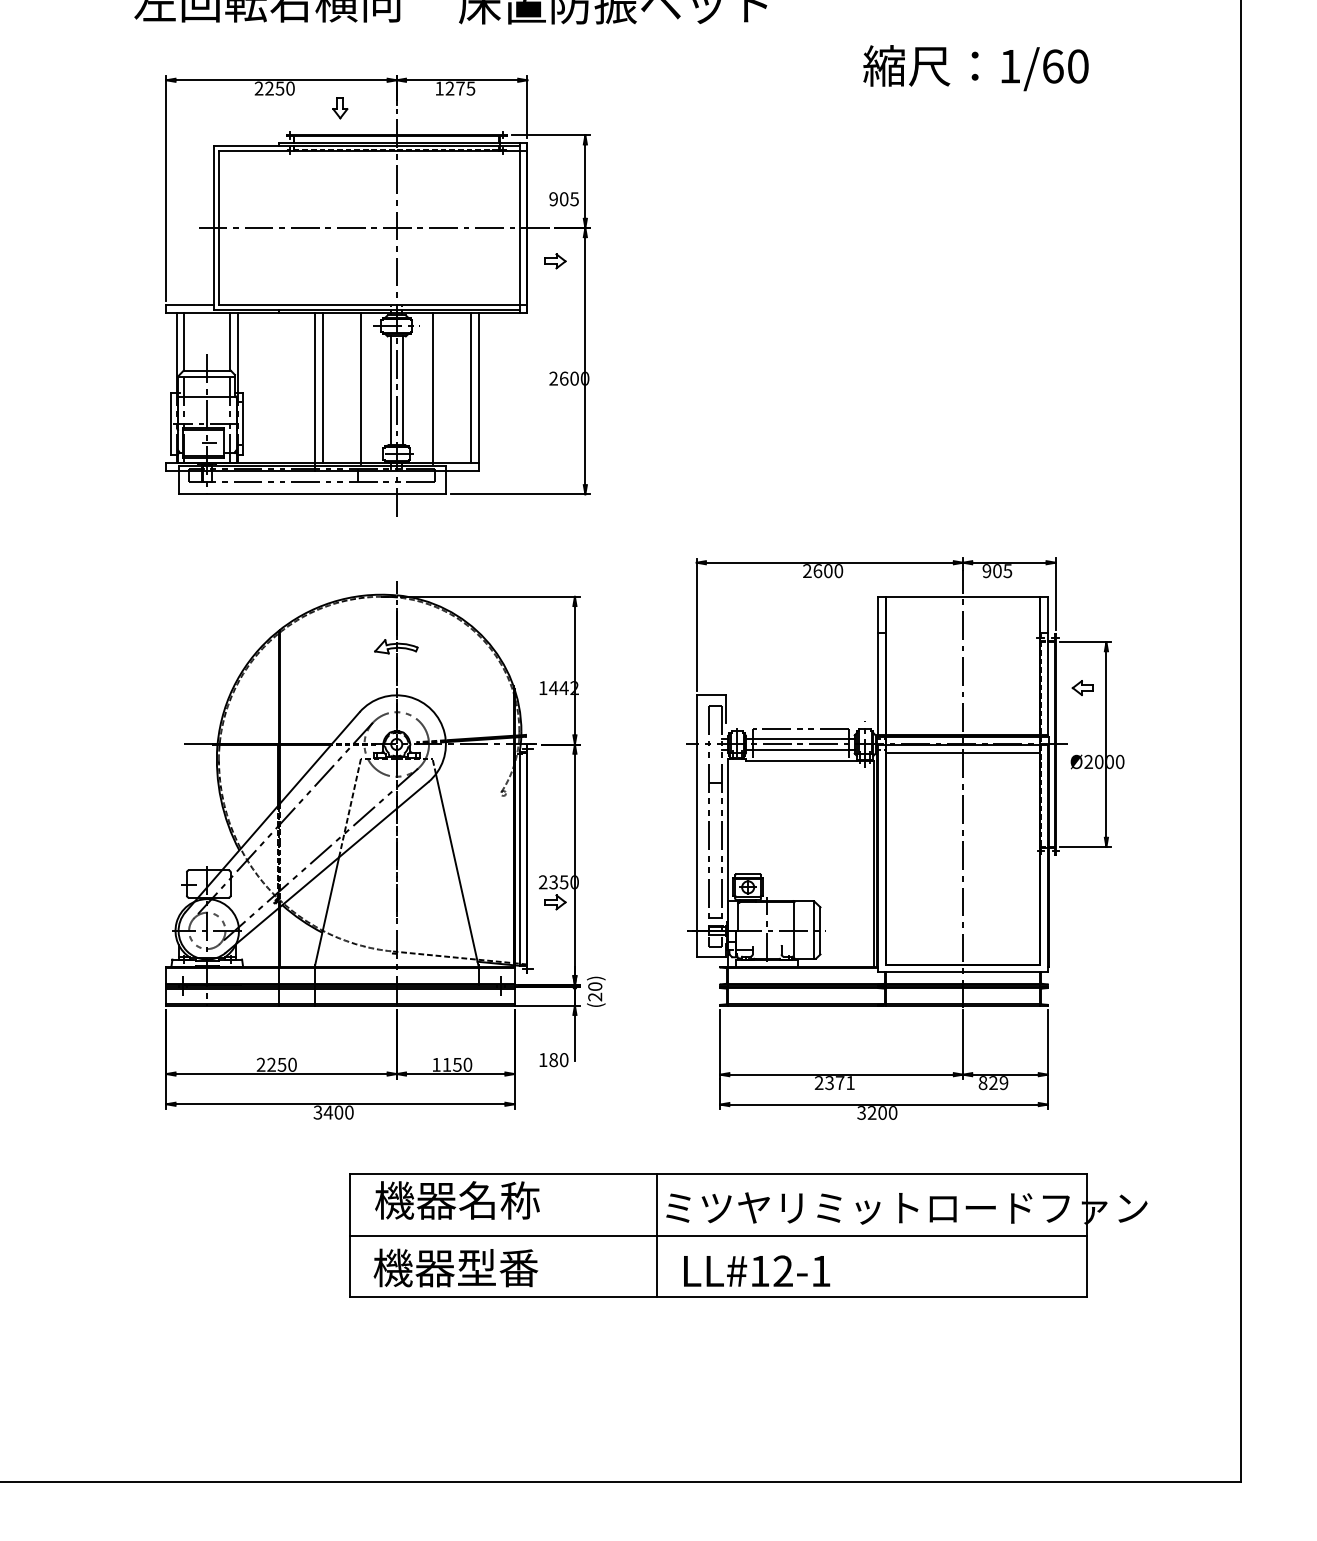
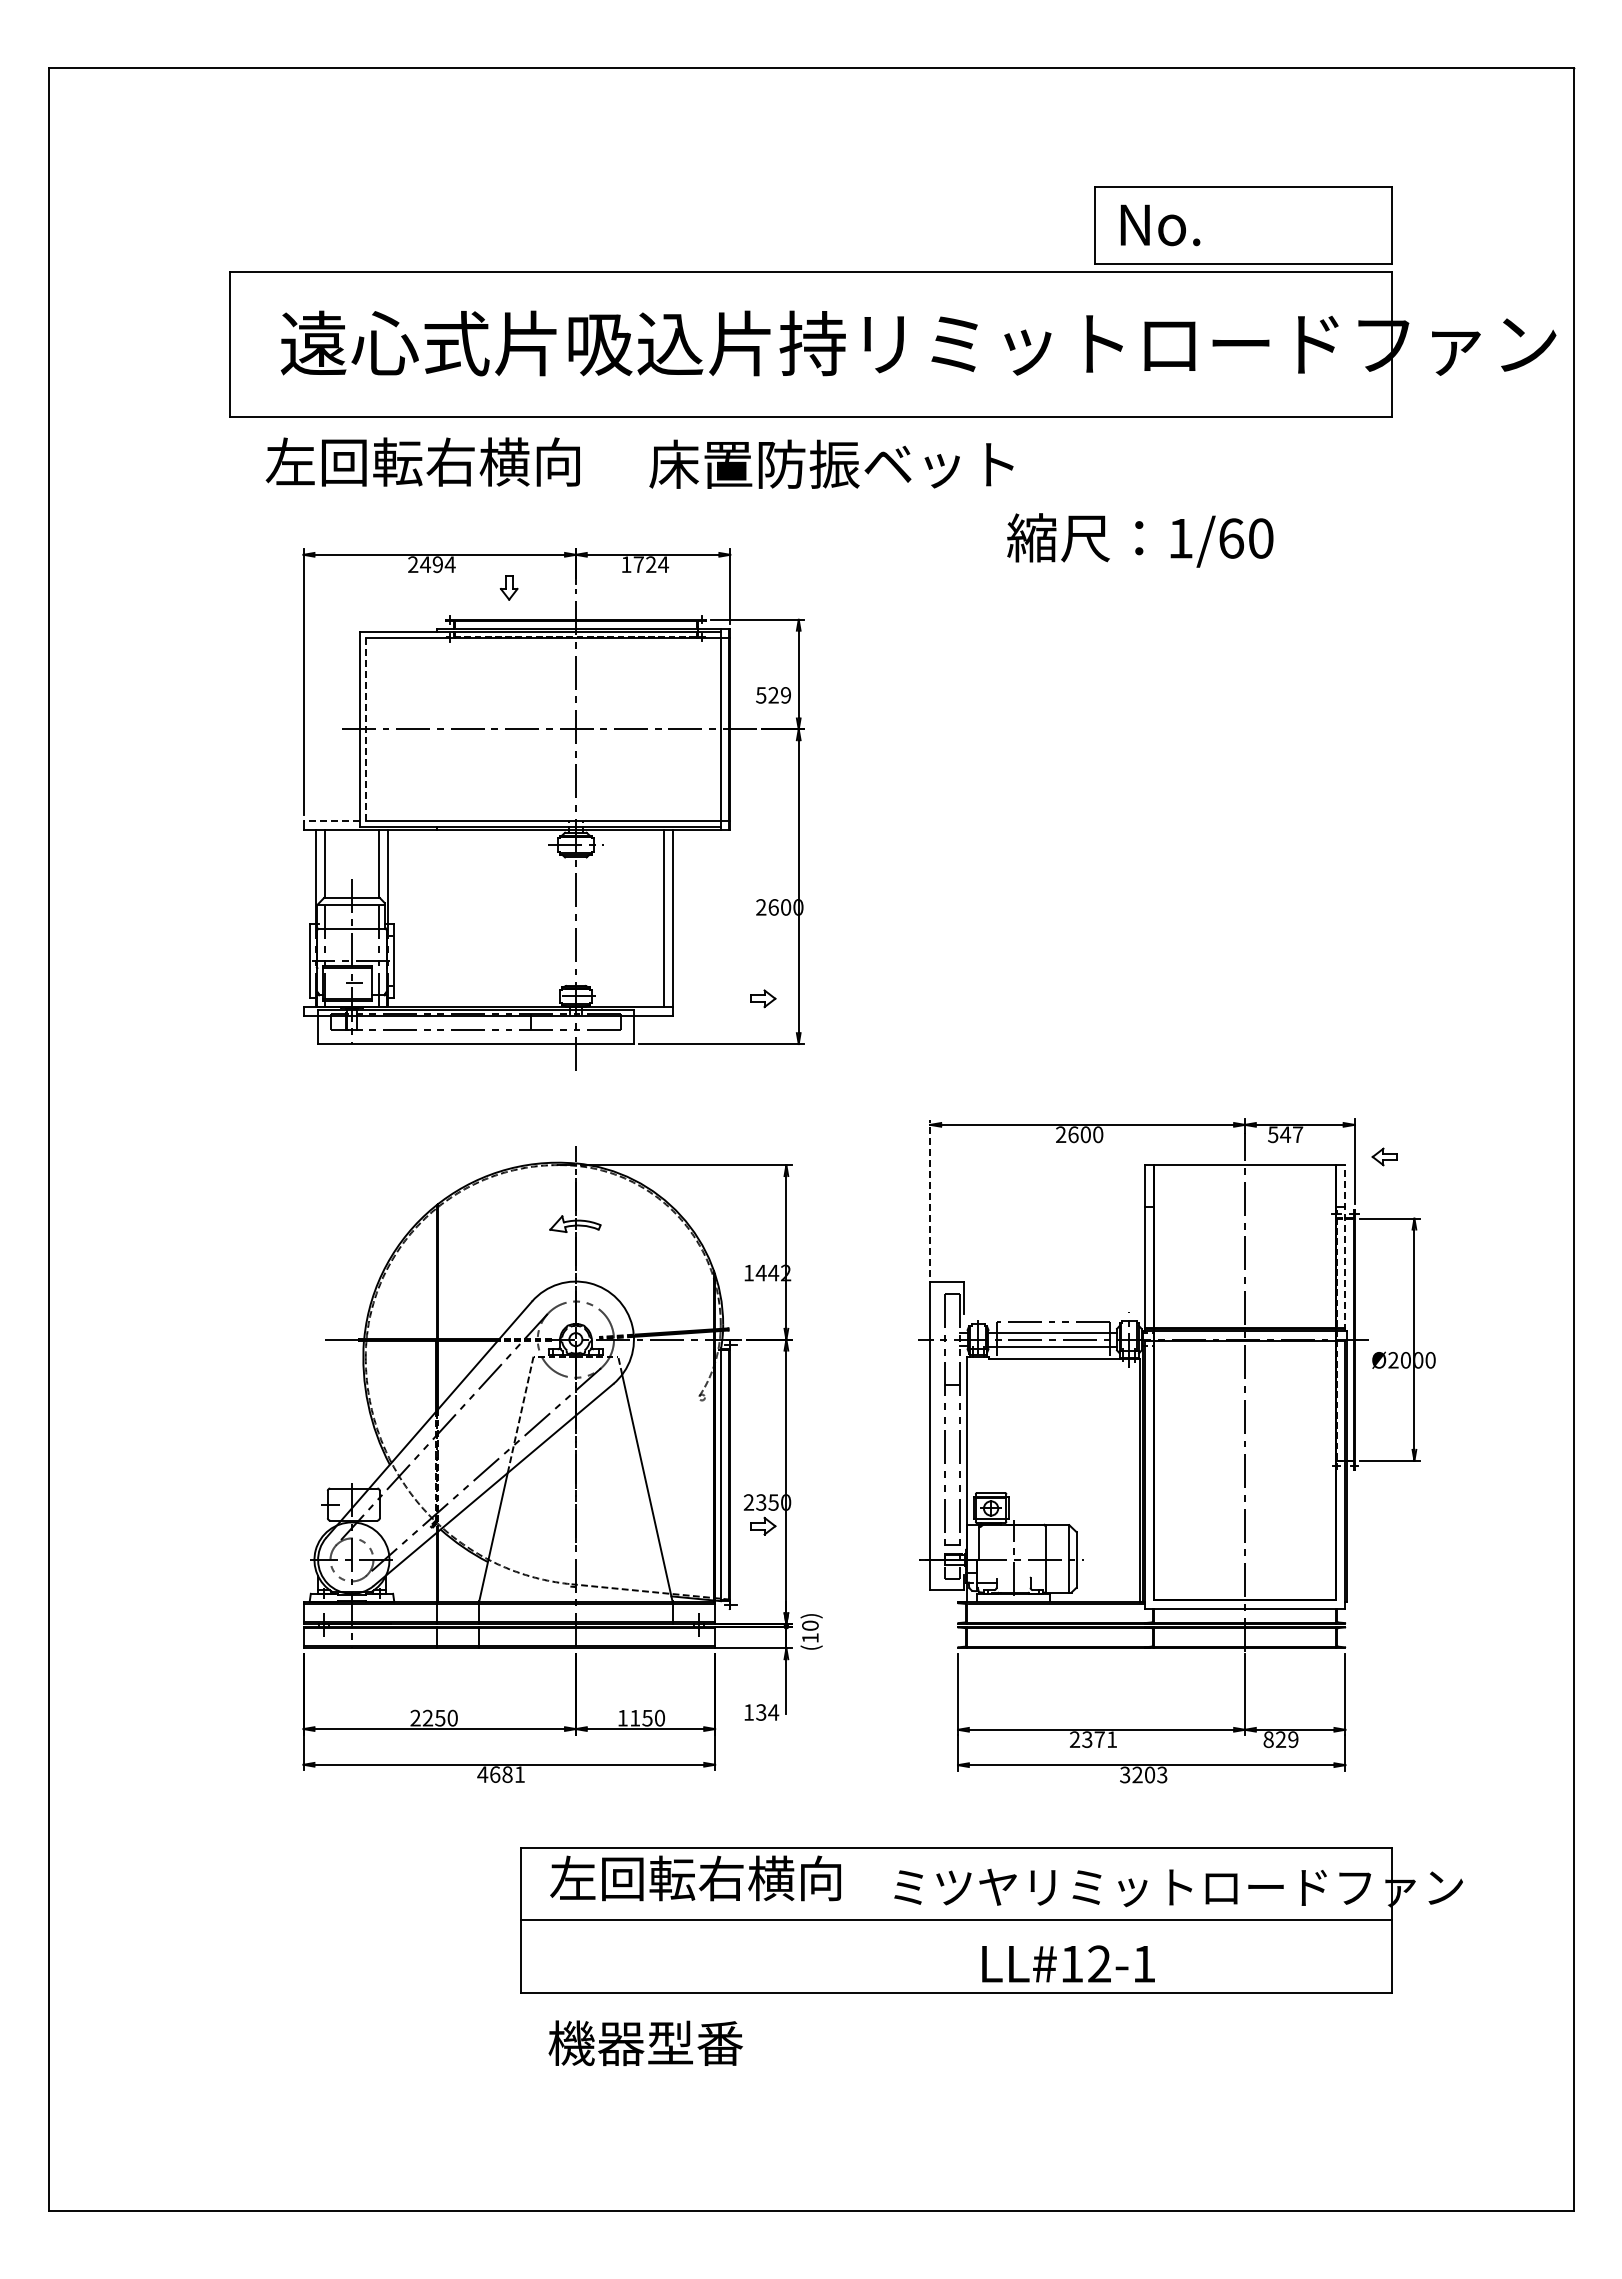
text: (976, 68) -> (1140, 540), moved
text: (279, 88) -> (437, 564), 2250 -> 2494
text: (460, 88) -> (651, 564), 1275 -> 1724
text: (564, 199) -> (773, 695), 905 -> 529
line: (218, 227) -> (365, 728), solid -> dashed
part: (555, 261) -> (763, 998), moved
line: (189, 305) -> (331, 820), solid -> dashed
line: (322, 388) -> (488, 918), removed
line: (360, 388) -> (533, 918), removed
line: (432, 388) -> (618, 918), removed
line: (390, 390) -> (568, 921), removed
line: (402, 390) -> (582, 921), removed
line: (315, 391) -> (479, 922), removed
text: (997, 570) -> (1285, 1134), 905 -> 547
line: (696, 624) -> (930, 1197), solid -> dashed
line: (1048, 666) -> (1345, 1247), solid -> dashed
part: (1082, 687) -> (1384, 1156), moved
line: (962, 752) -> (1244, 1349), removed
text: (595, 997) -> (810, 1638), (20) -> (10)
text: (558, 1060) -> (767, 1712), 180 -> 134
text: (332, 1112) -> (500, 1774), 3400 -> 4681
text: (893, 1112) -> (1162, 1774), 3200 -> 3203
text: (497, 1200) -> (695, 1878), 機器名称 -> 左回転右横向
line: (657, 1235) -> (883, 1919), removed
text: (455, 1267) -> (645, 2042), moved
text: (756, 1270) -> (1068, 1963), moved

